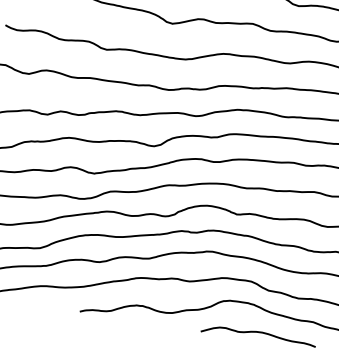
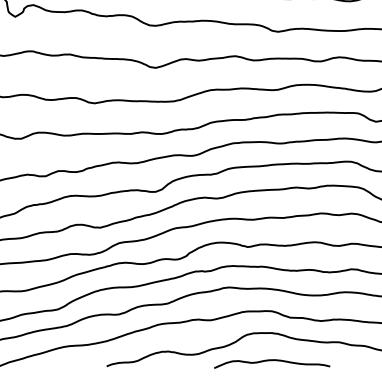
curve: (259, 333) -> (272, 361), moved

